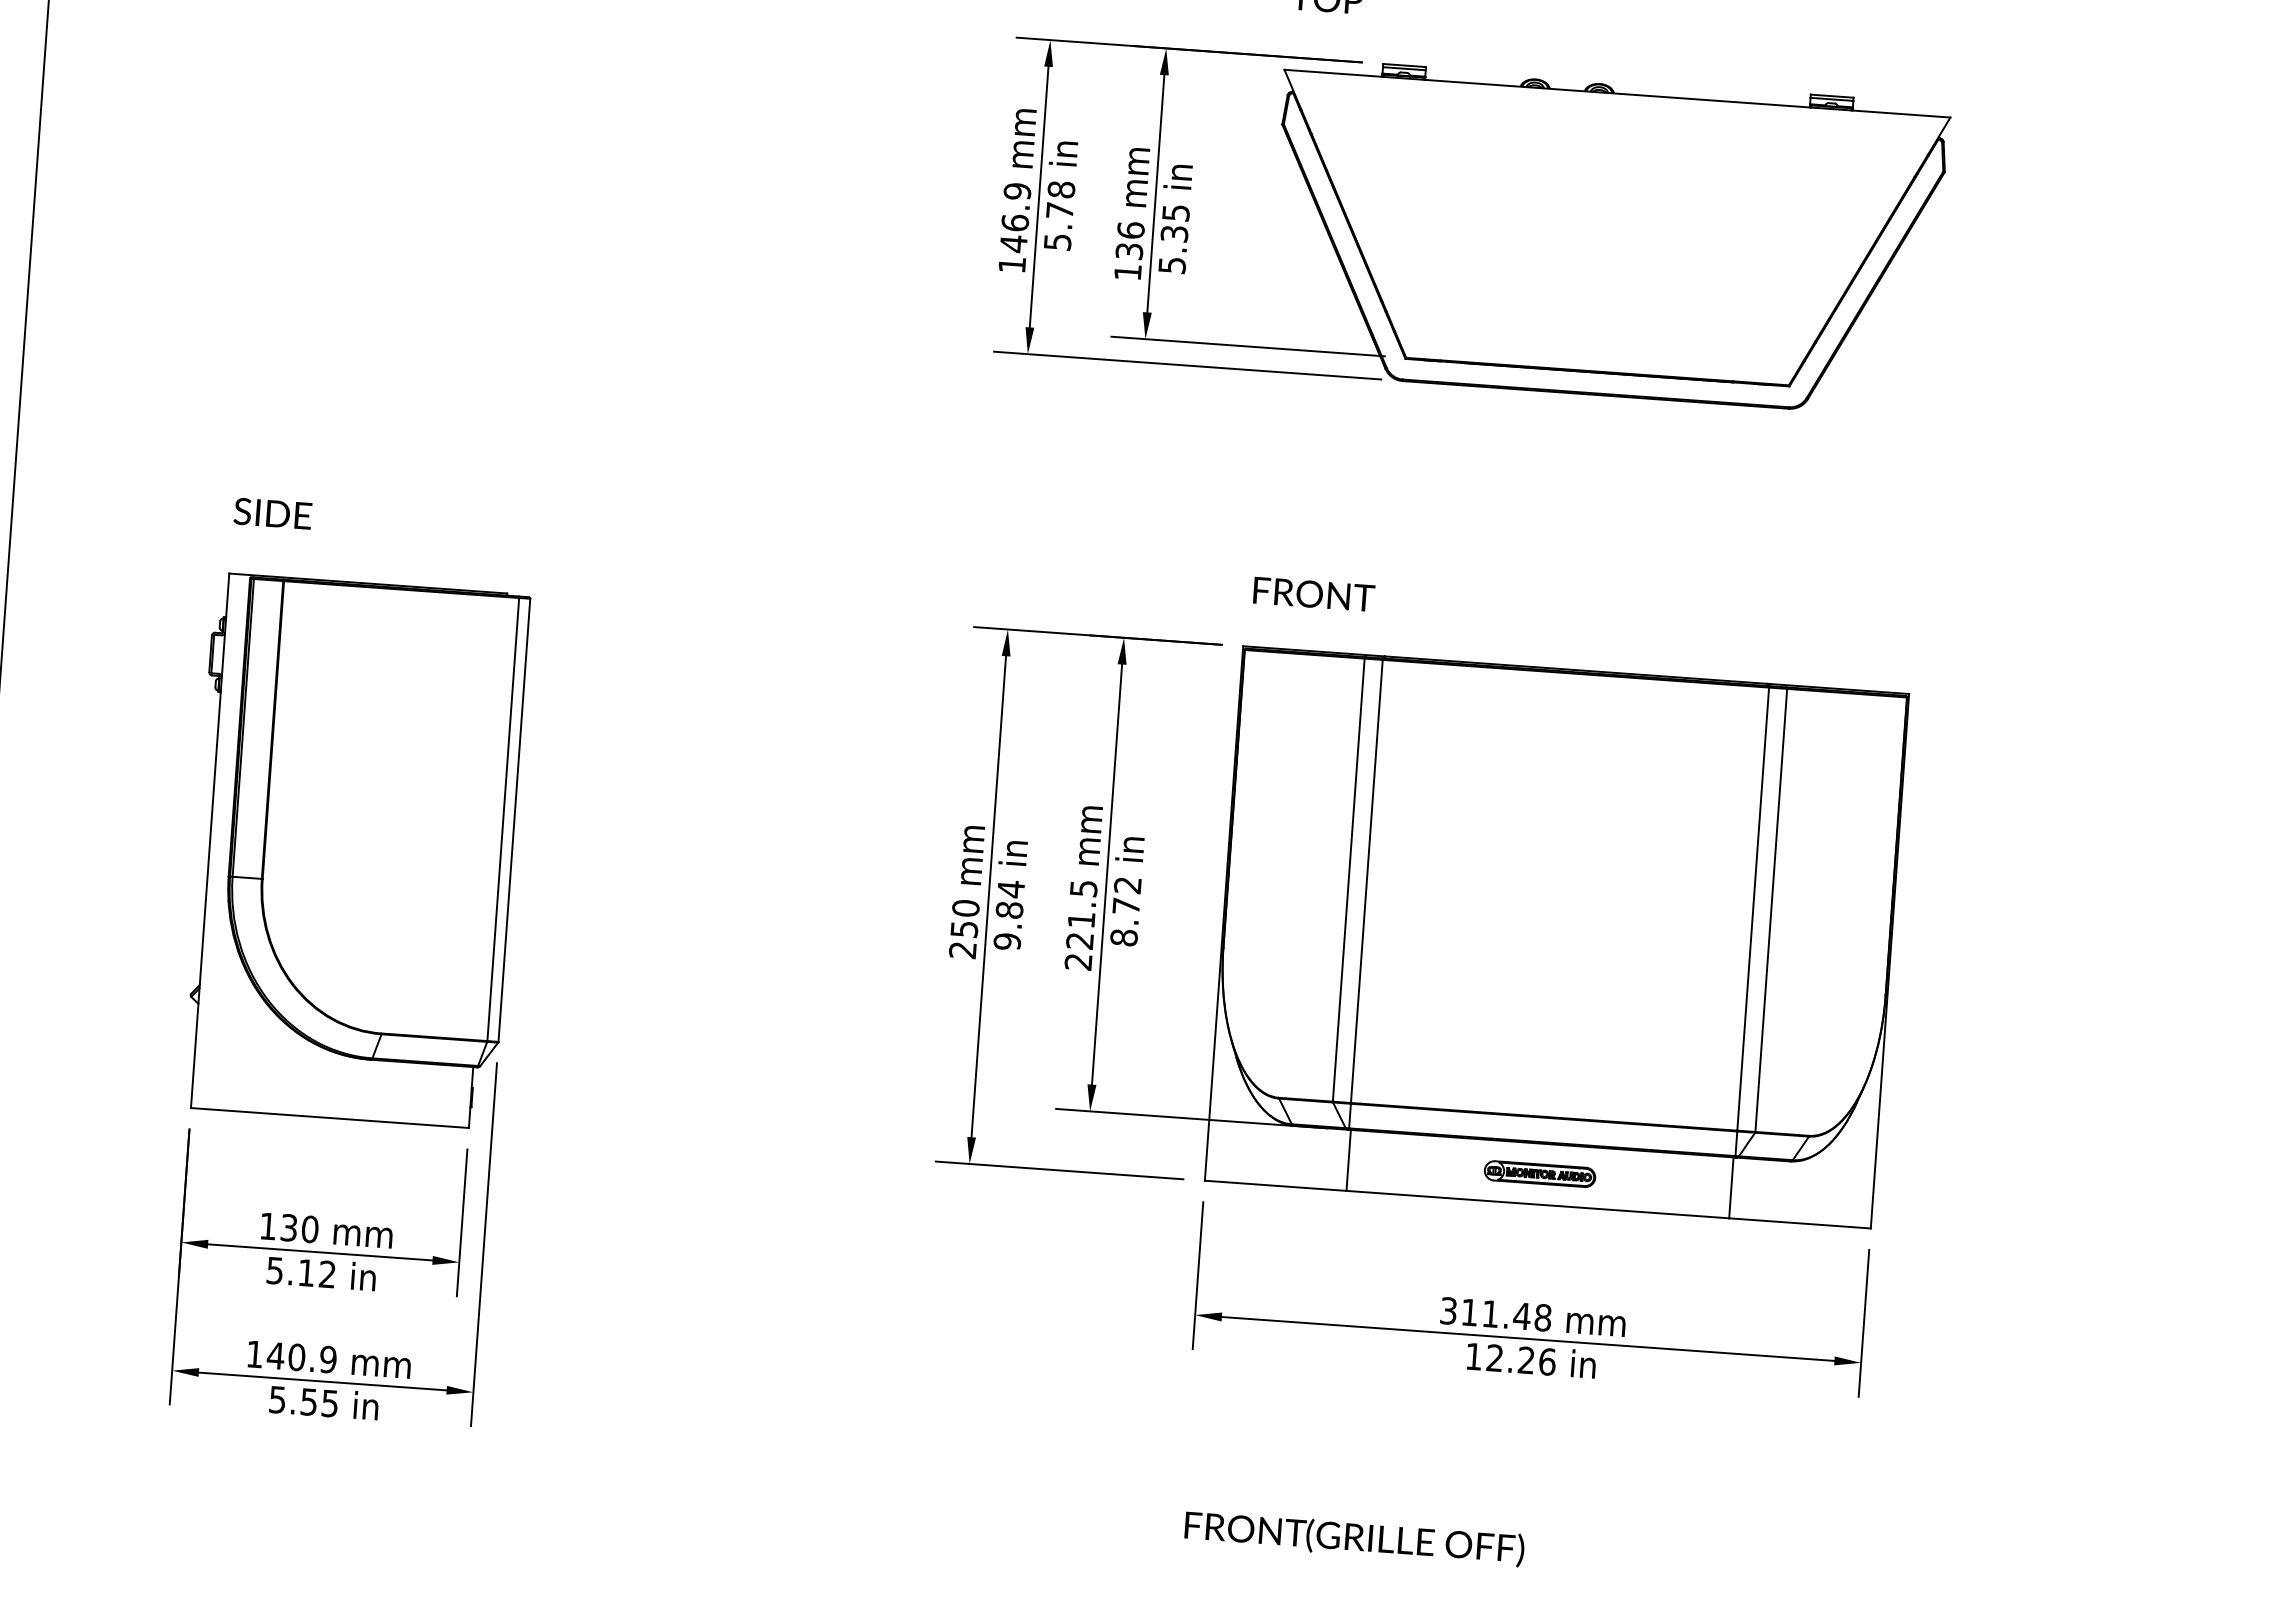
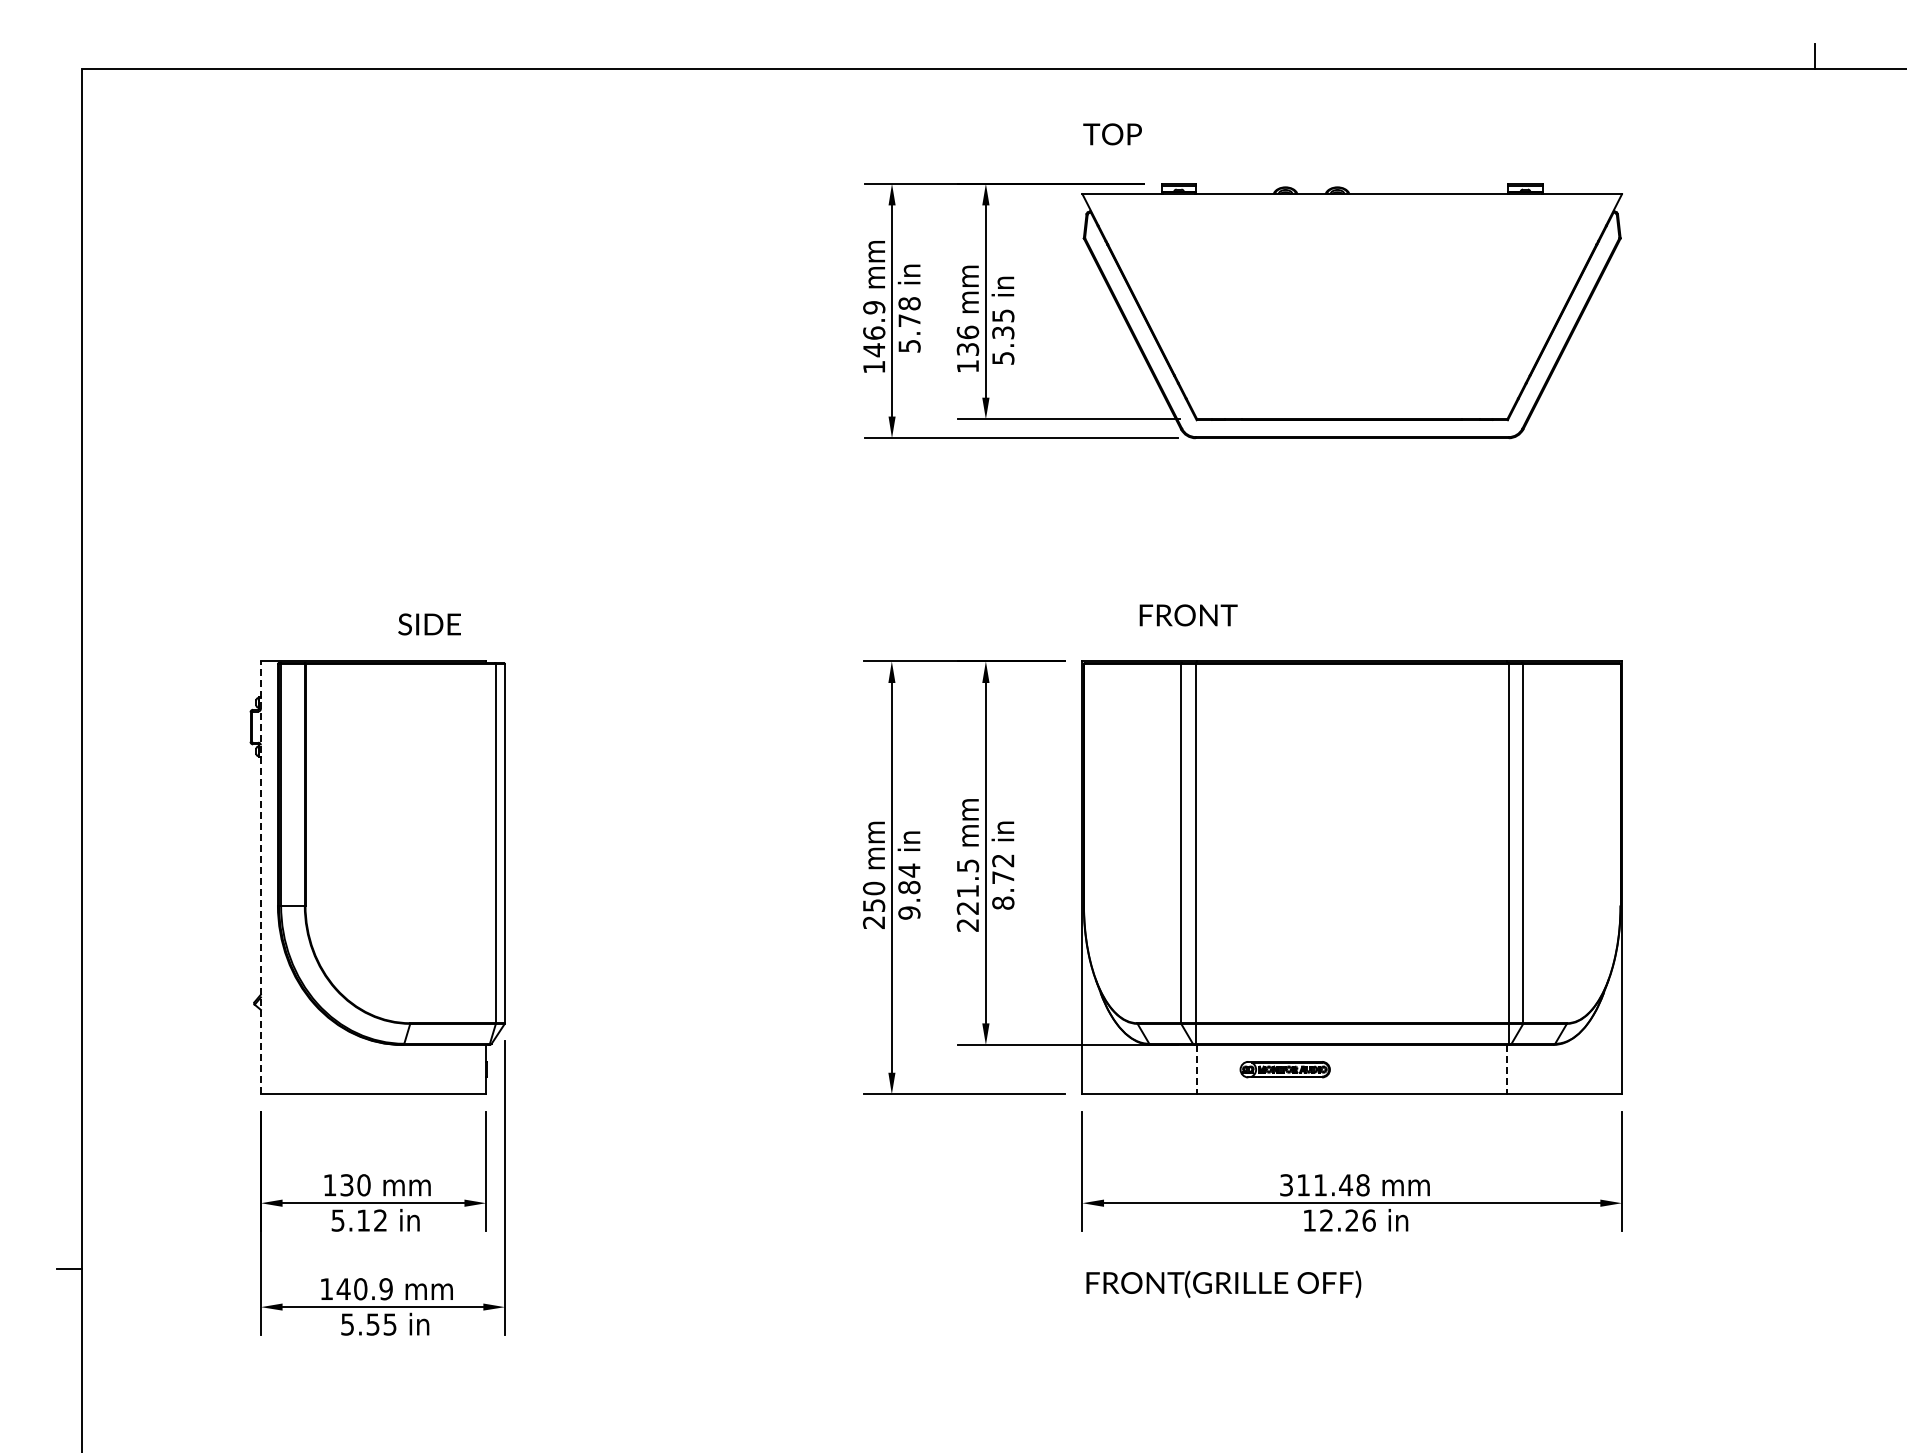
text: (272, 513) -> (429, 624), moved
text: (1313, 594) -> (1188, 615), moved
line: (209, 840) -> (260, 877), solid -> dashed
line: (1349, 1160) -> (1197, 1069), solid -> dashed
part: (1539, 1173) -> (1284, 1069), moved
line: (1731, 1187) -> (1507, 1069), solid -> dashed
text: (1354, 1537) -> (1223, 1283), moved

